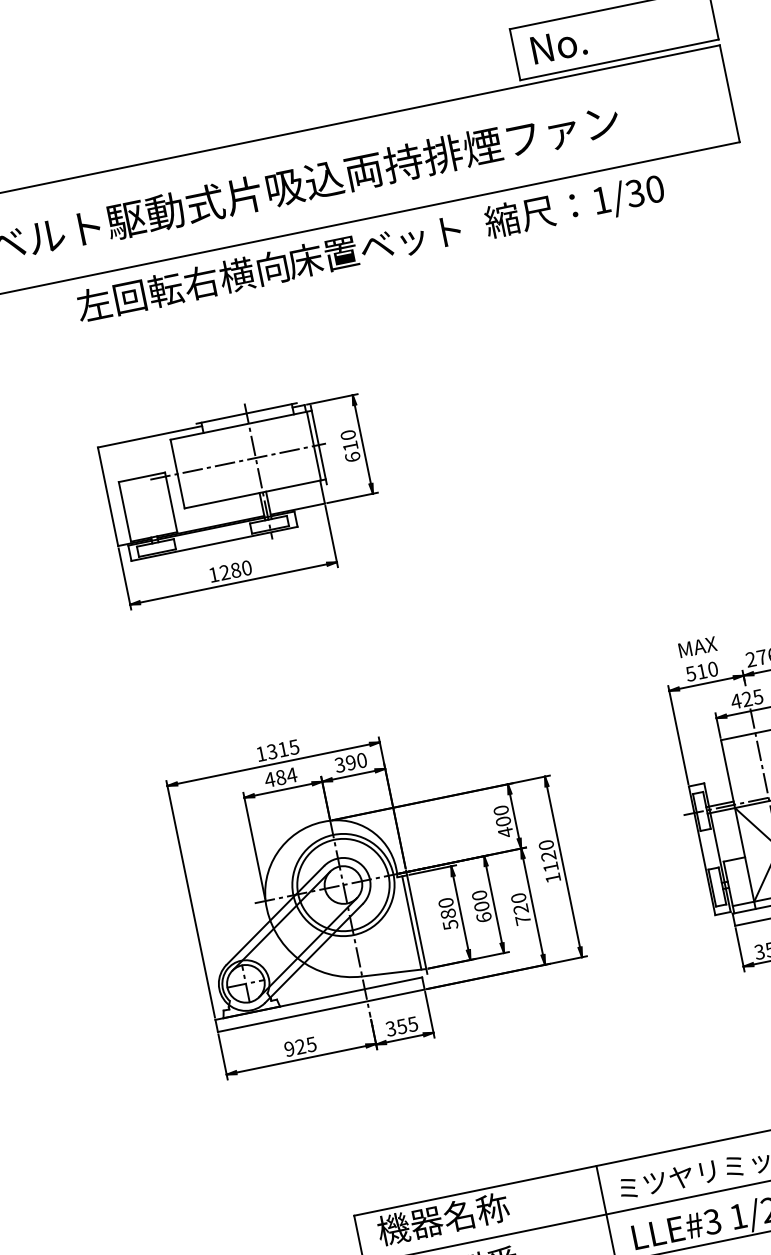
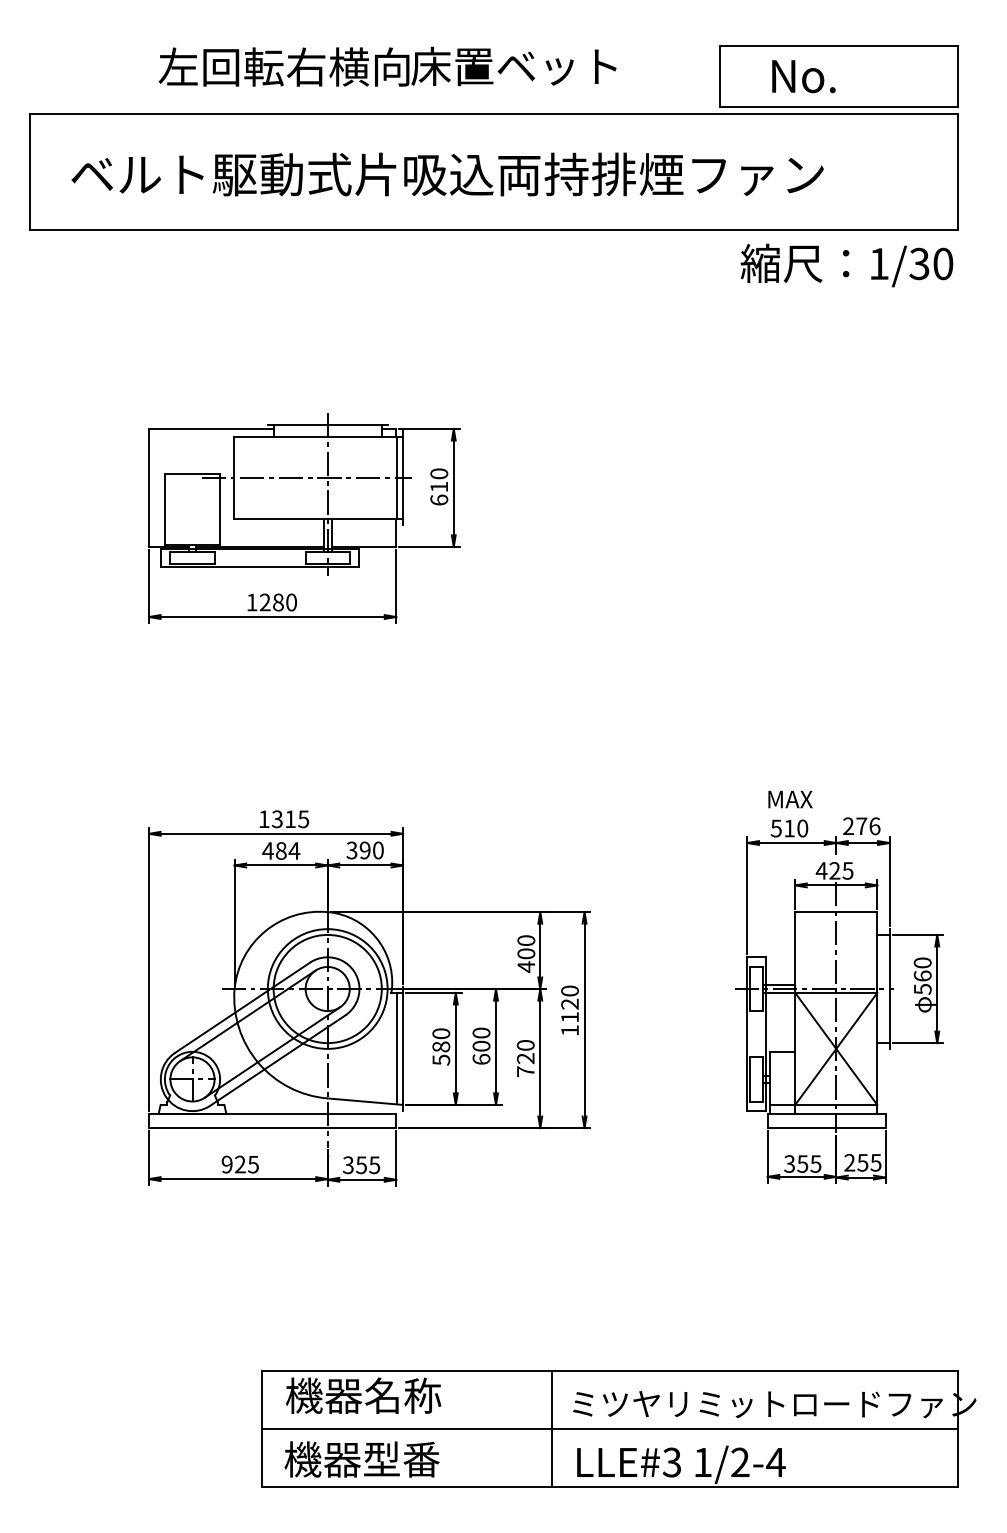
text: (558, 45) -> (803, 76), moved
text: (574, 207) -> (846, 265), moved
text: (268, 268) -> (387, 66), moved

